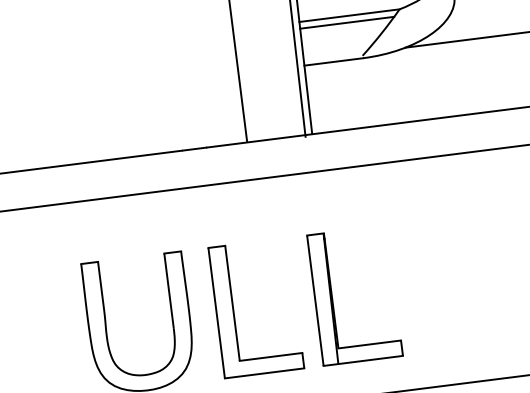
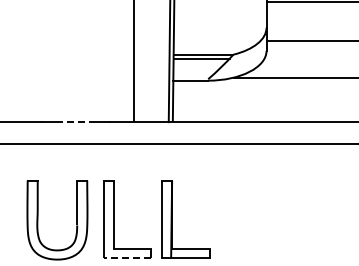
line: (150, 154) -> (76, 121), solid -> dashed
line: (265, 373) -> (127, 258), solid -> dashed

